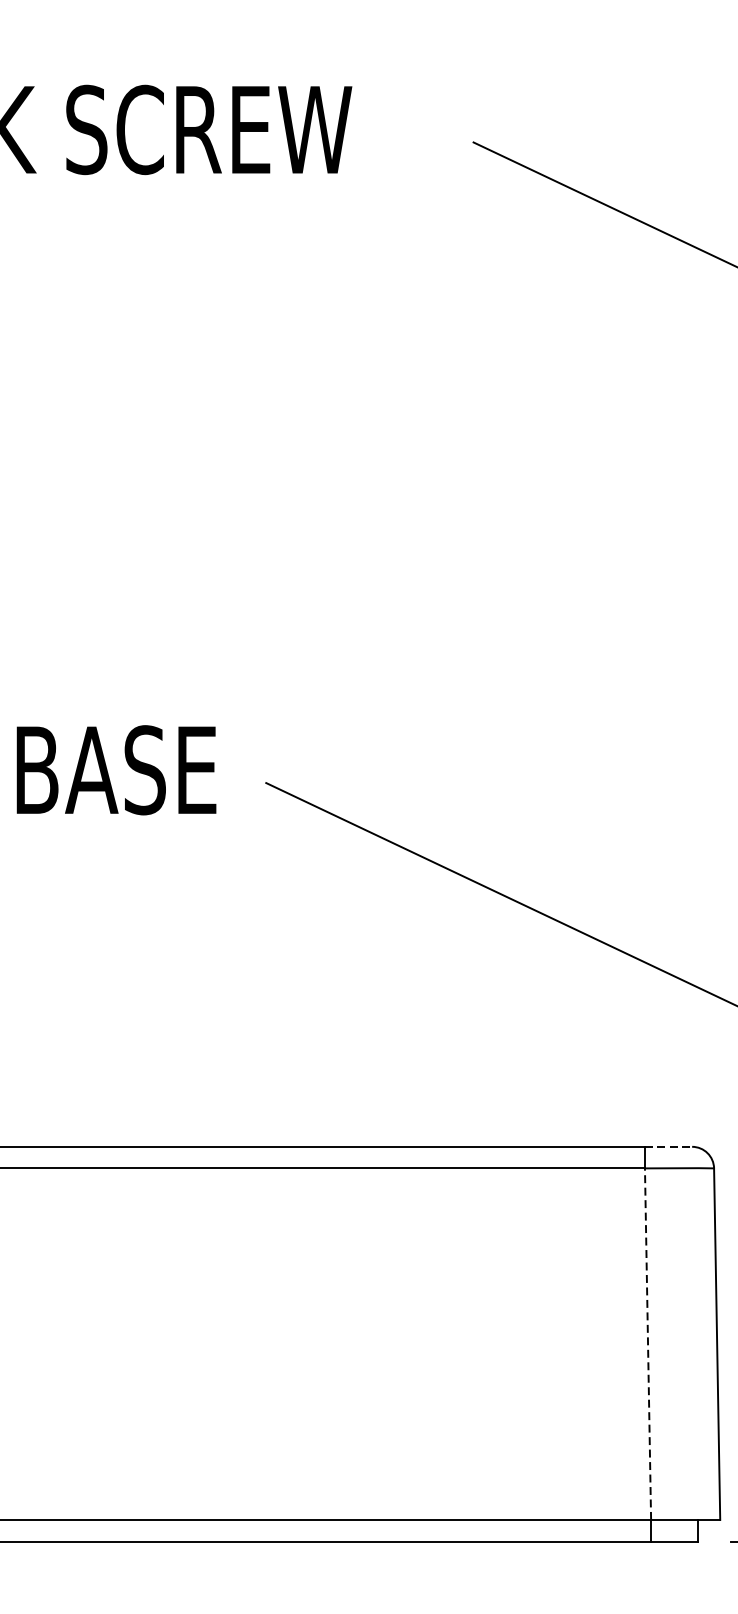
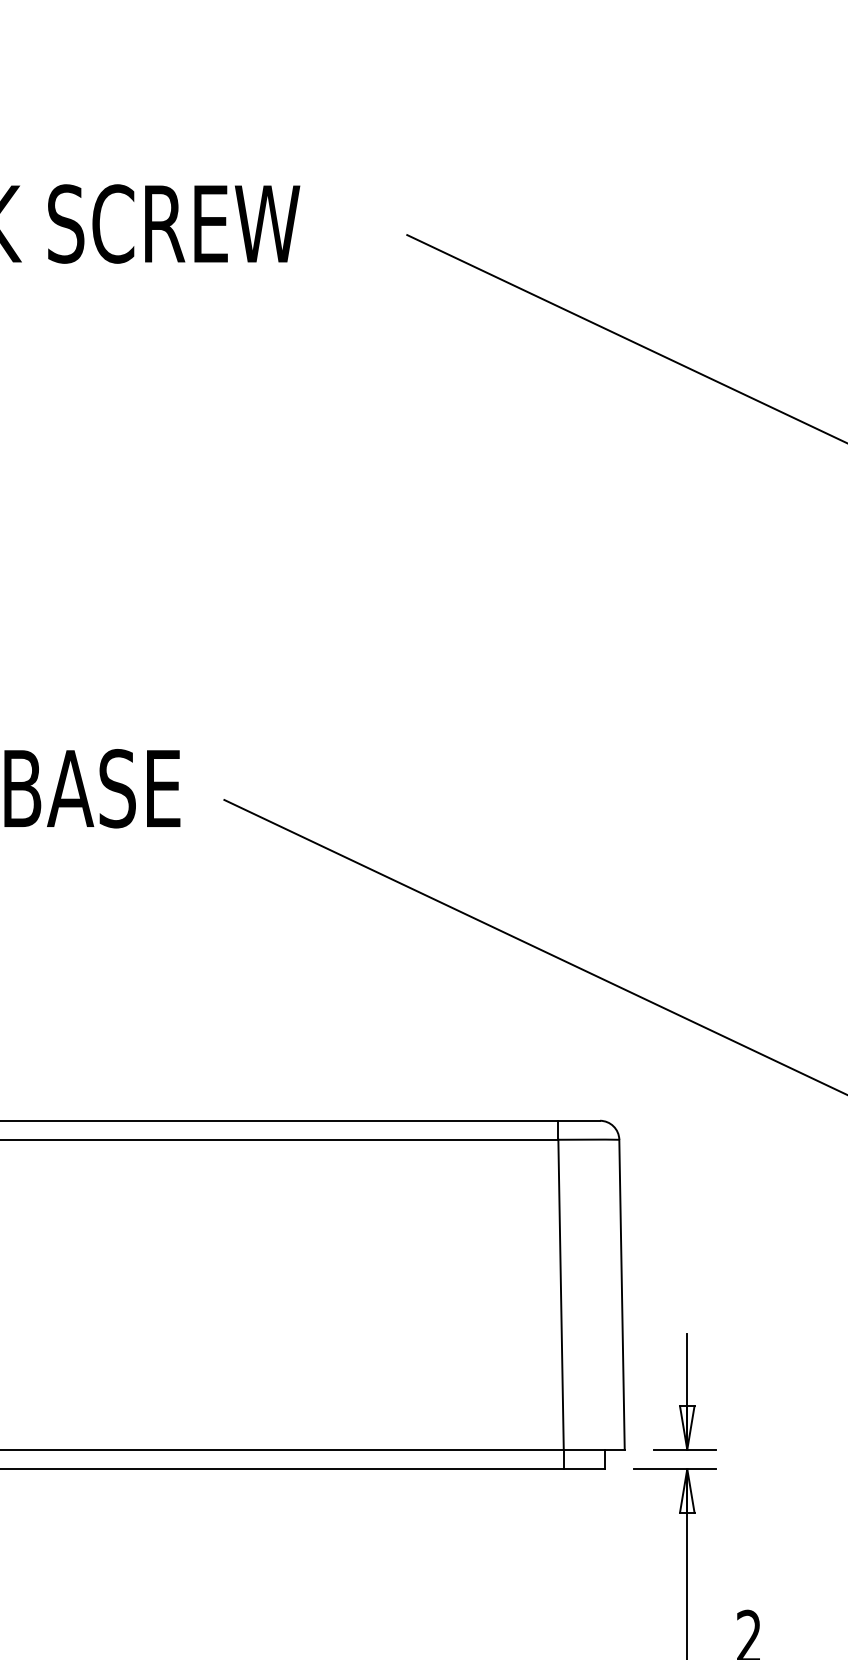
line: (668, 1146) -> (579, 1120), dashed -> solid
line: (648, 1343) -> (561, 1294), dashed -> solid

